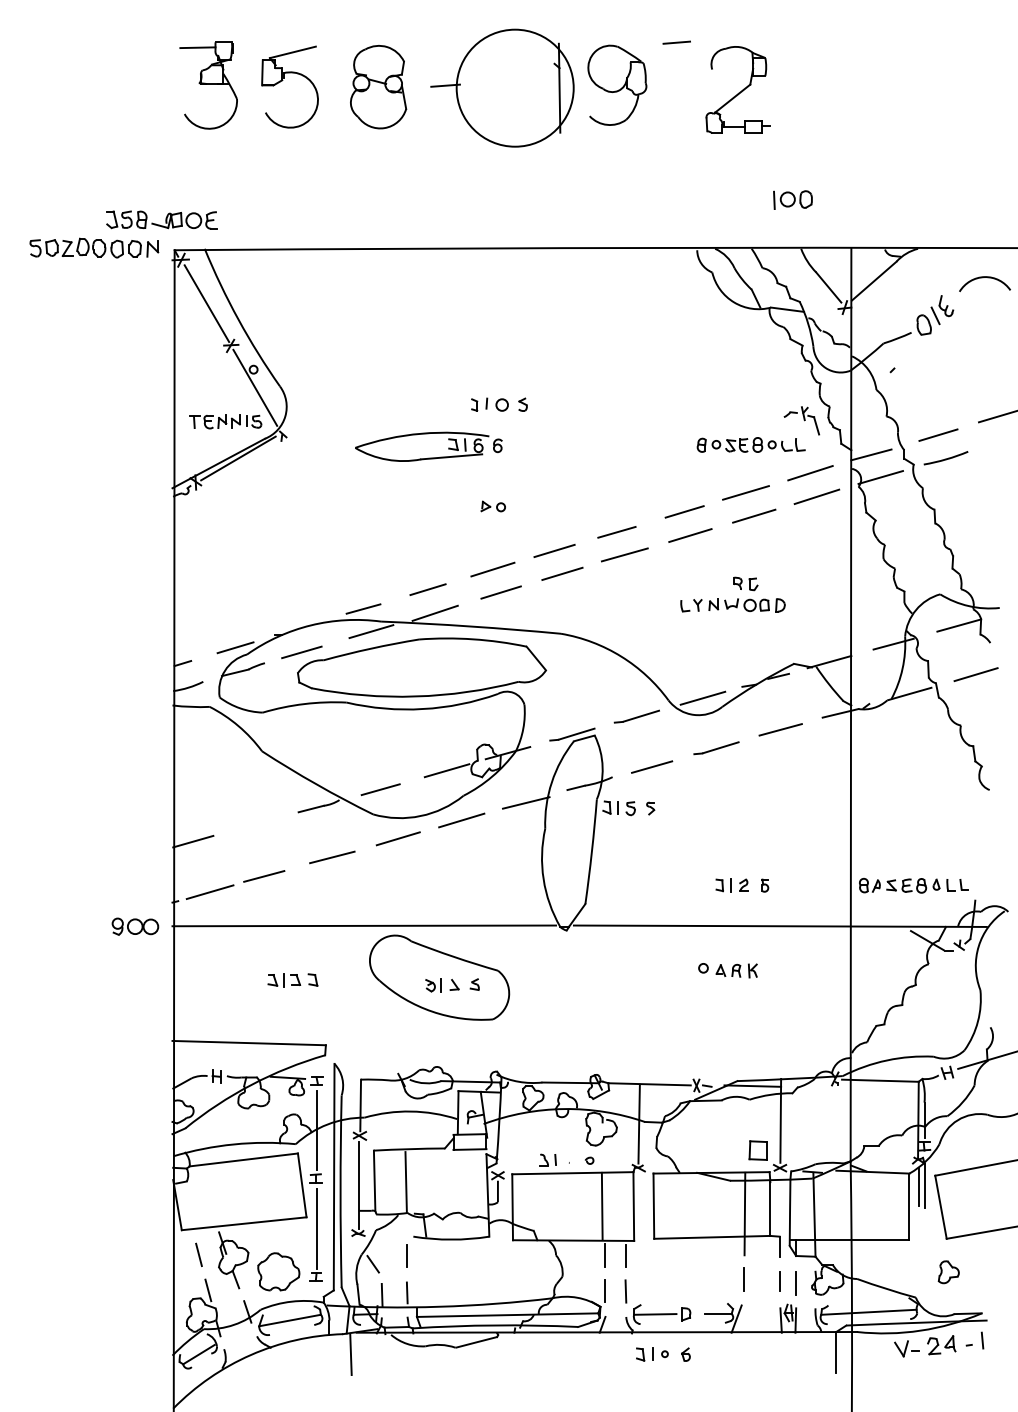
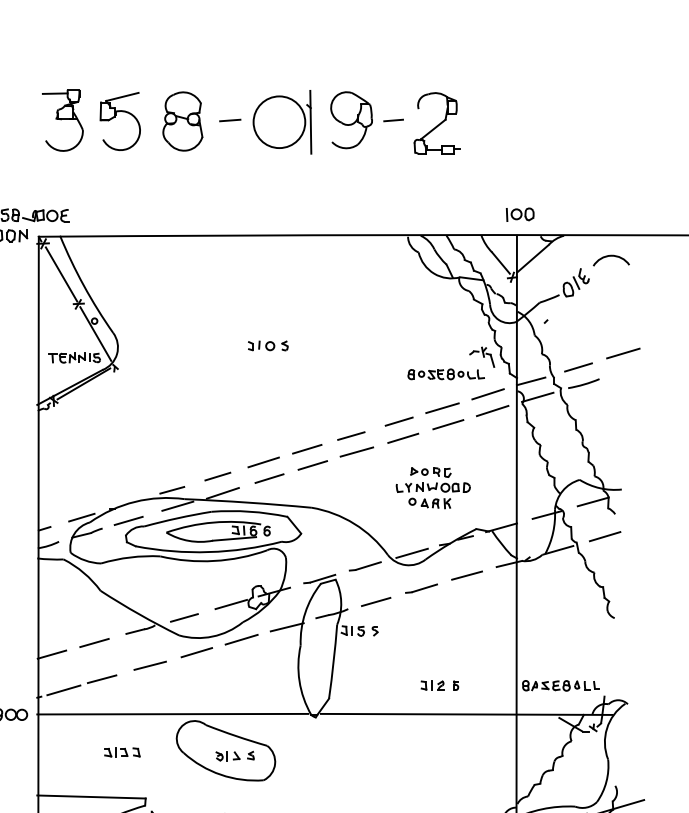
line: (676, 42) -> (393, 120), moved
circle: (514, 87) -> (278, 121), size x0.62
part: (792, 199) -> (519, 214), moved
part: (428, 457) -> (218, 539), moved
part: (492, 506) -> (418, 471), moved
line: (253, 824) -> (94, 642), added
part: (727, 970) -> (429, 503), moved

